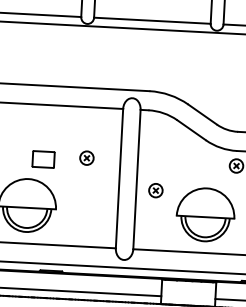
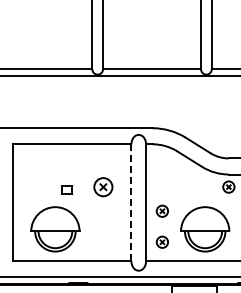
part: (86, 157) -> (102, 186), size x1.6
part: (43, 158) -> (66, 189), size x0.6
line: (119, 178) -> (131, 202), solid -> dashed
part: (152, 226) -> (161, 241), added

